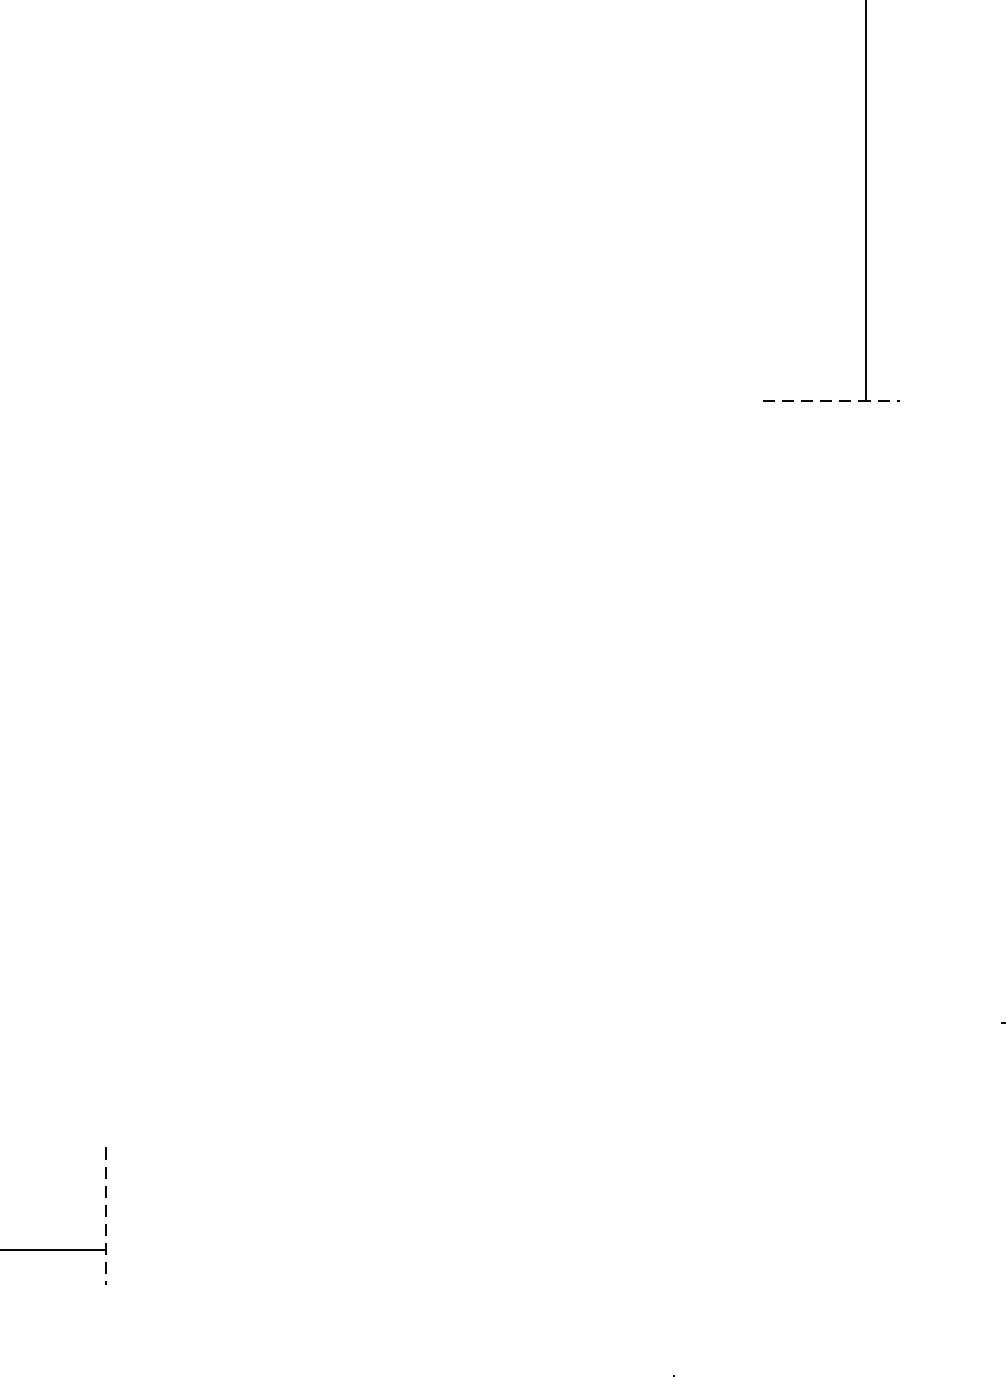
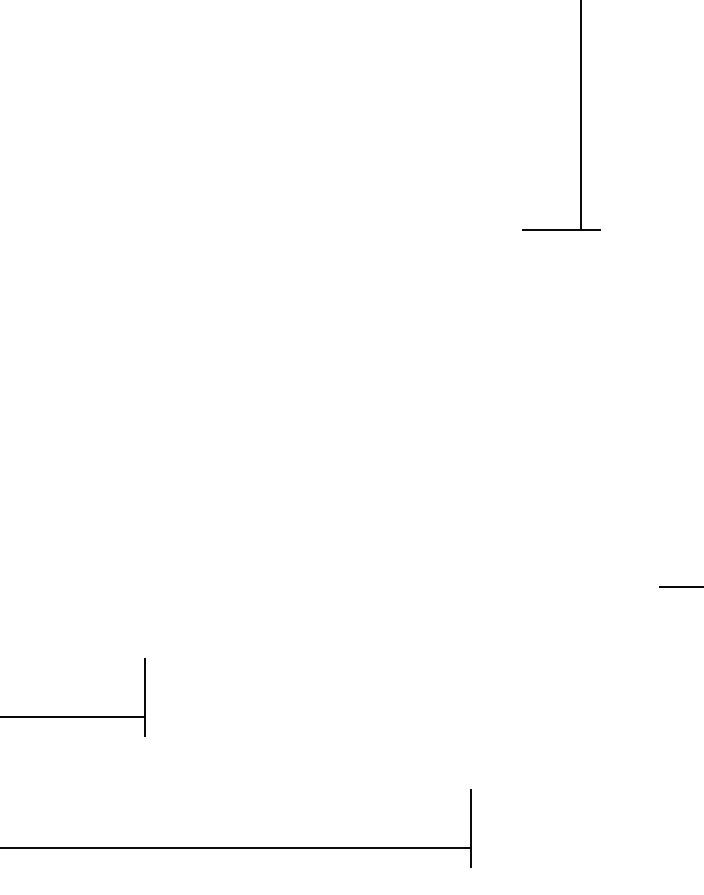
line: (832, 401) -> (562, 229), dashed -> solid
line: (105, 1217) -> (144, 698), dashed -> solid

